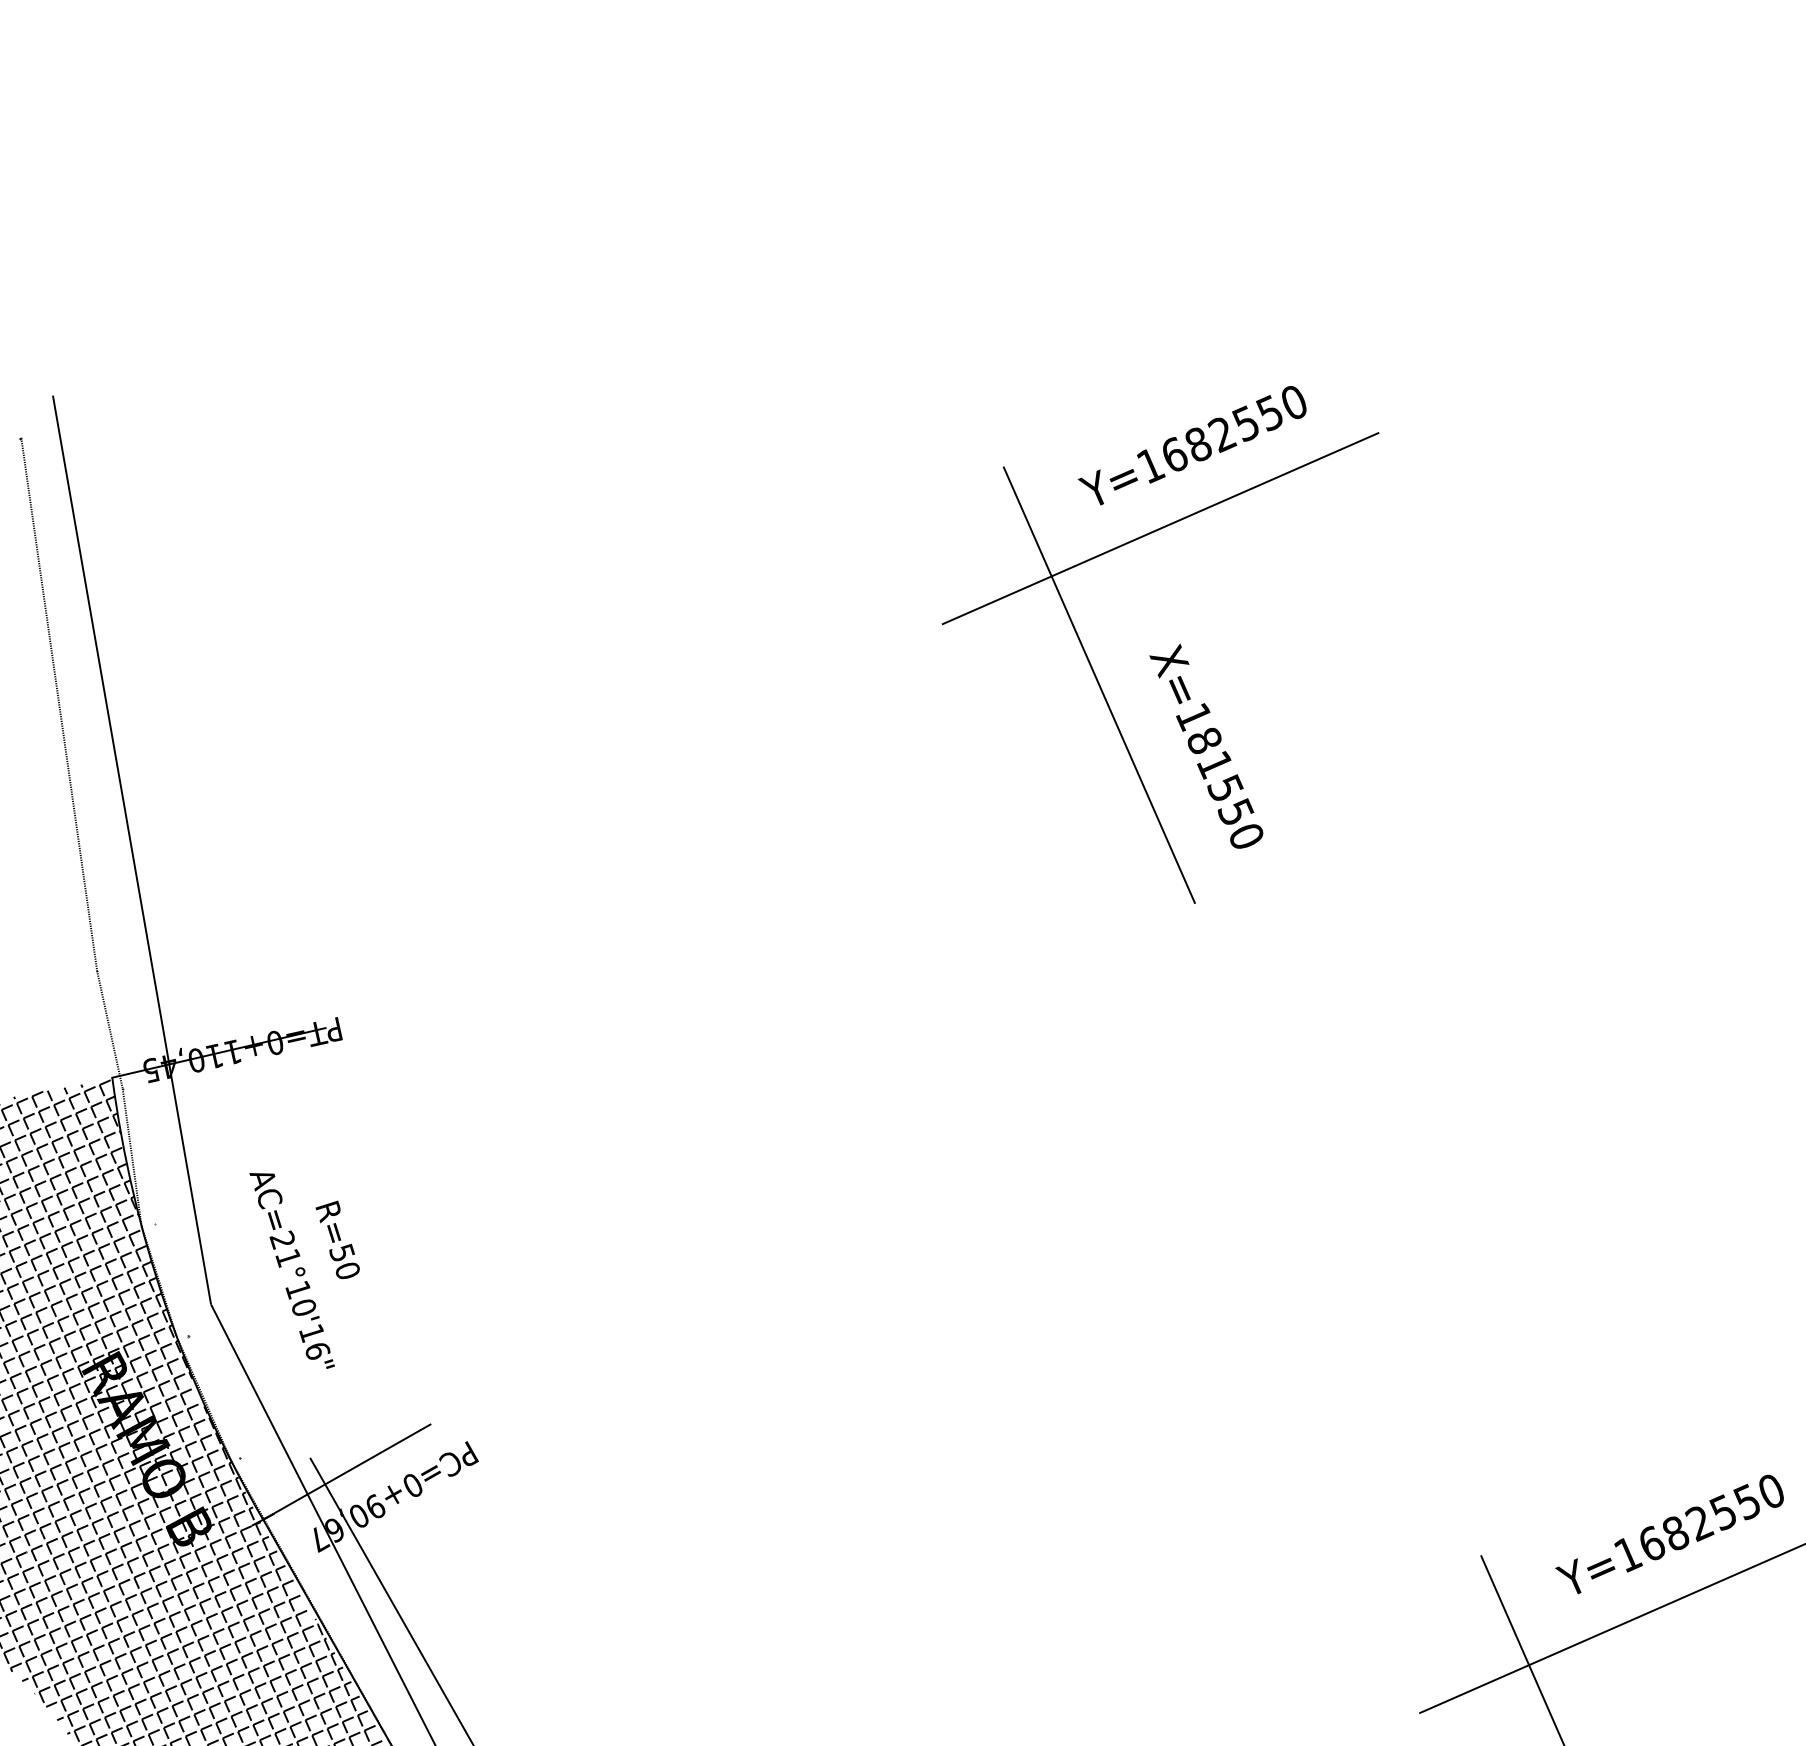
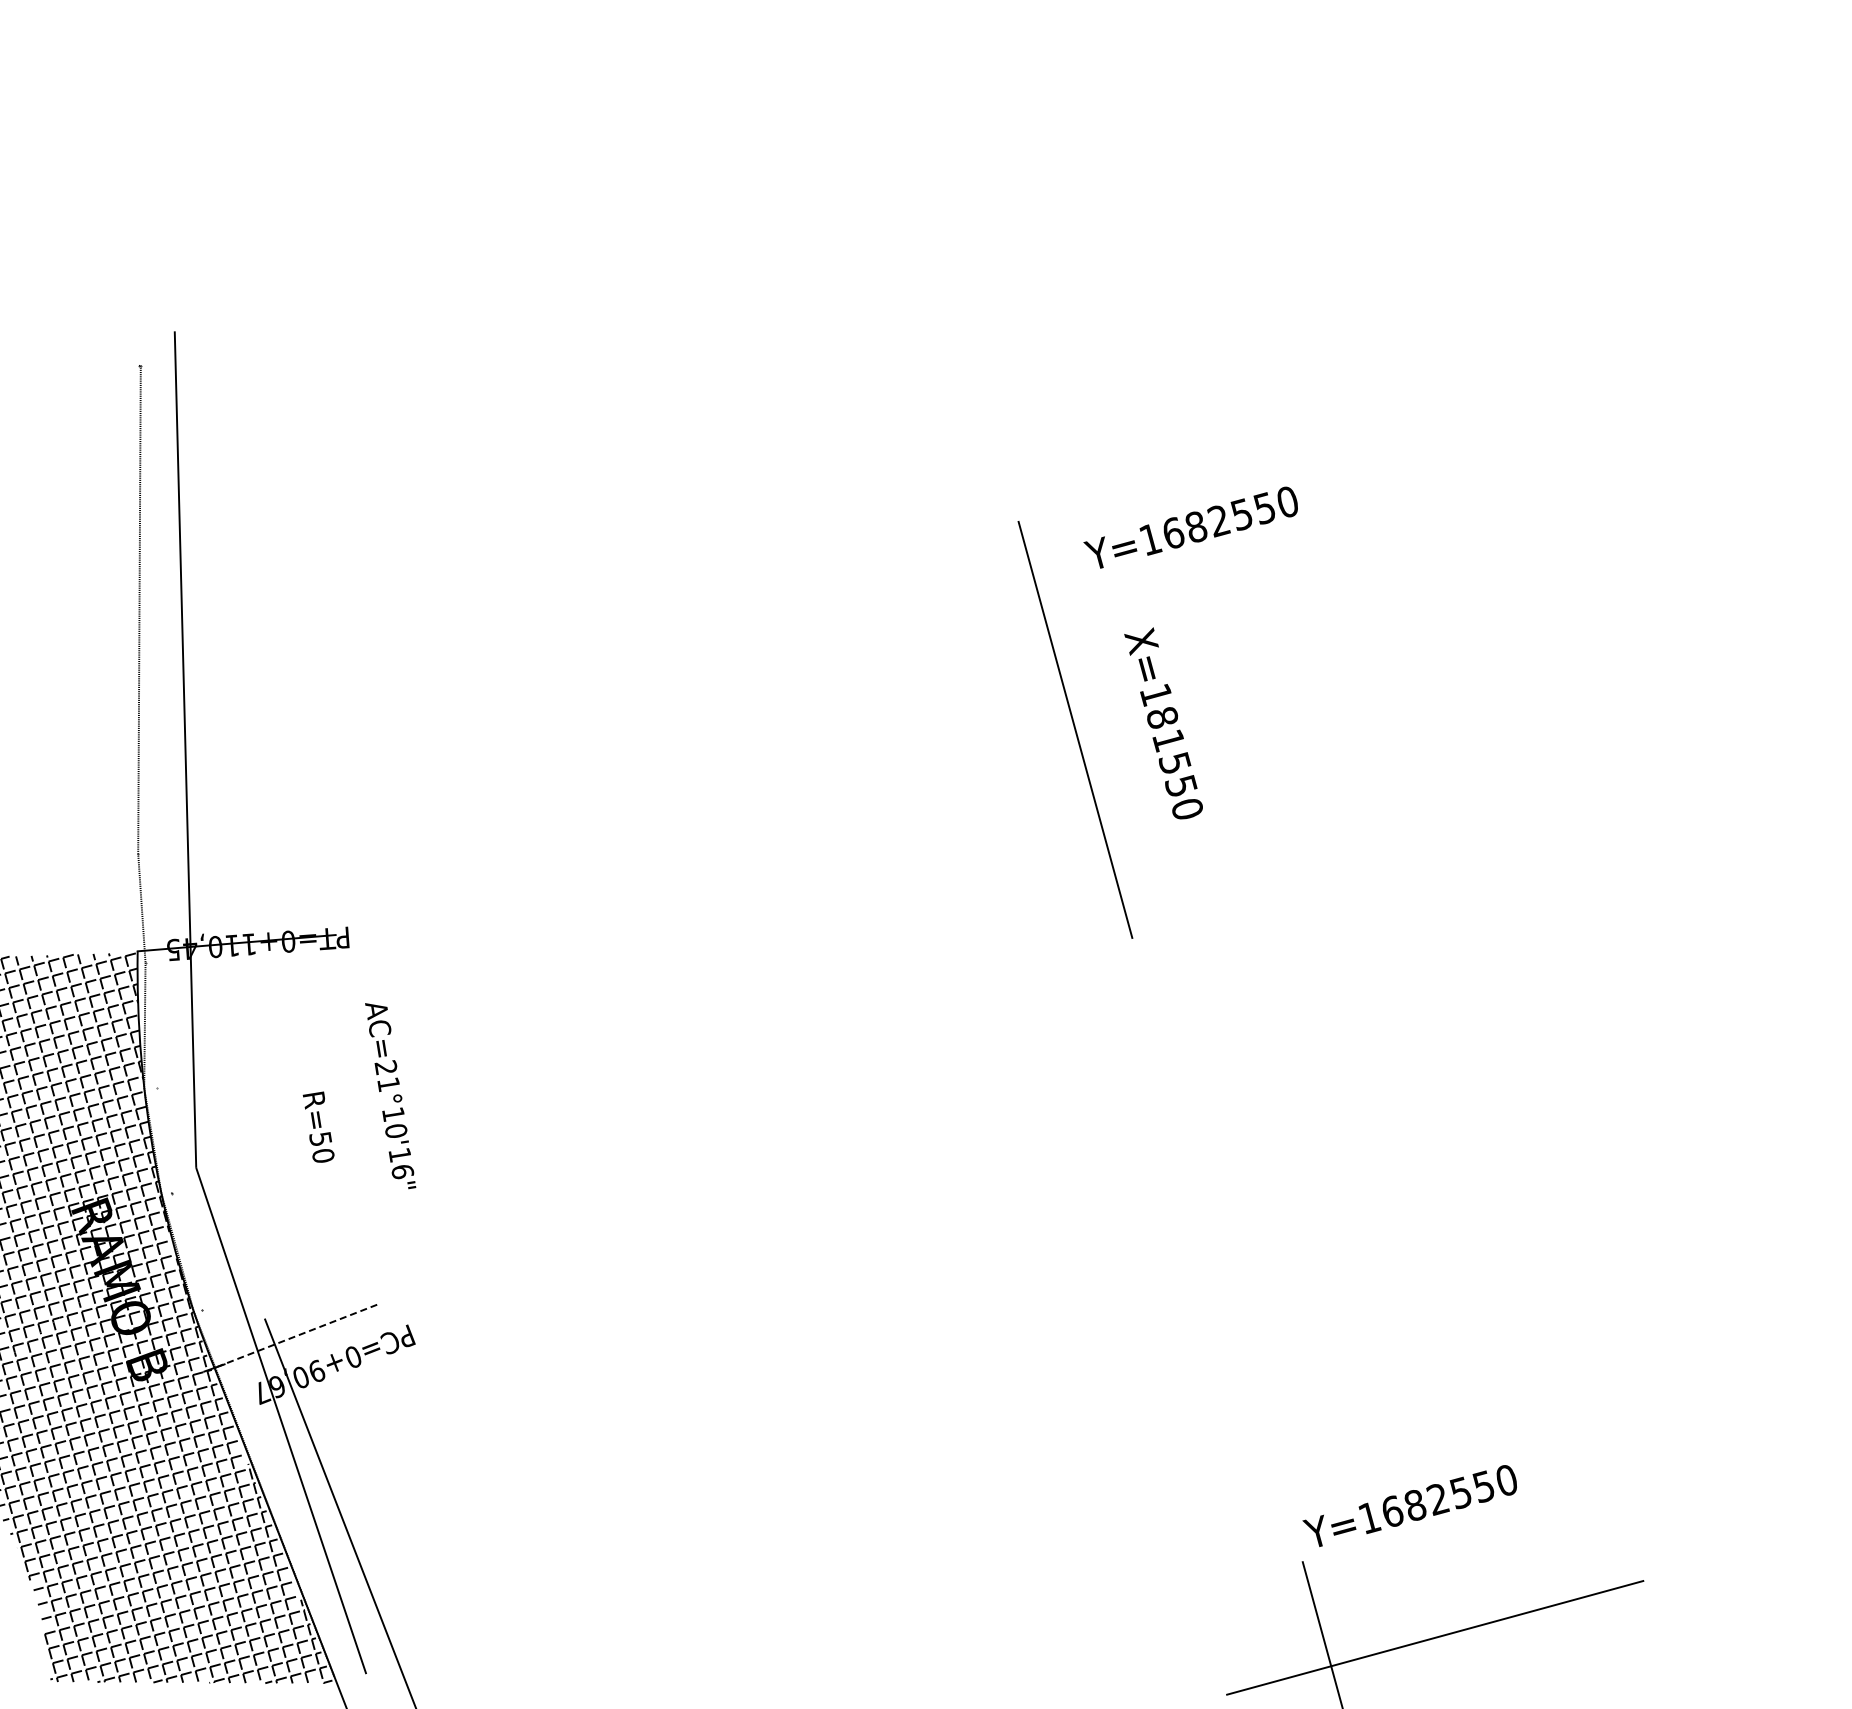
line: (1160, 528) -> (1151, 597), removed
text: (1206, 746) -> (1163, 723), moved
text: (292, 1270) -> (390, 1096), moved
line: (346, 1472) -> (295, 1336), solid -> dashed
text: (1669, 1534) -> (1409, 1505), moved

